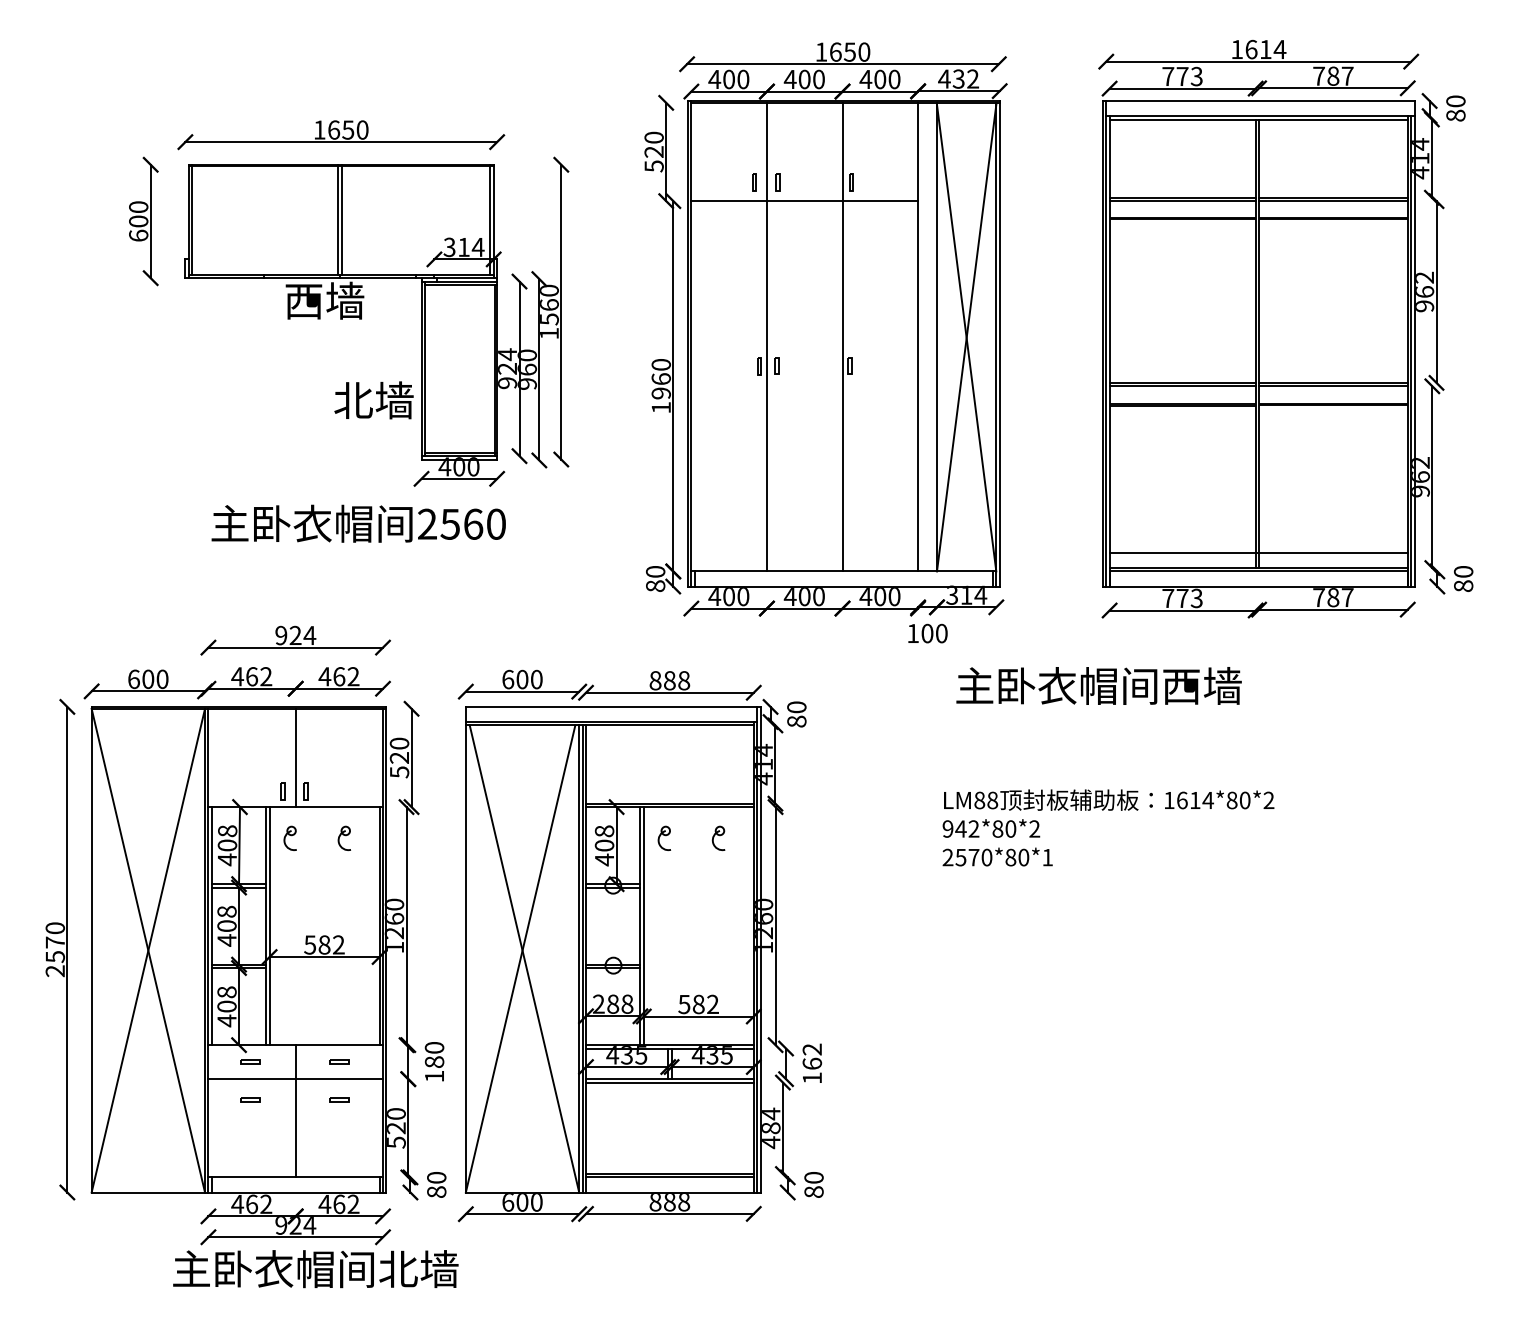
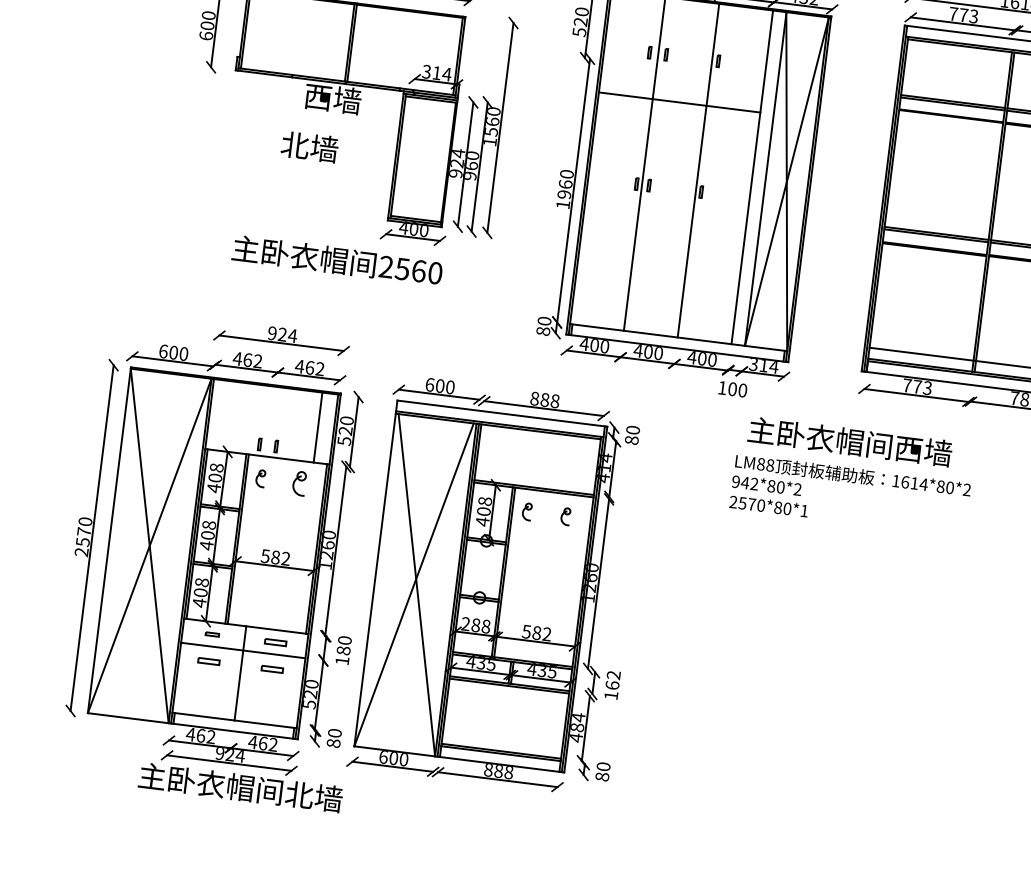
line: (804, 201) -> (679, 102), moved
text: (373, 400) -> (309, 147), moved
line: (295, 757) -> (317, 427), moved
text: (1108, 827) -> (850, 495), moved
part: (343, 837) -> (298, 482), size x1.4
part: (339, 1061) -> (276, 641), size x1.6
part: (250, 1099) -> (209, 661), size x1.6
part: (339, 1099) -> (272, 668), size x1.6

